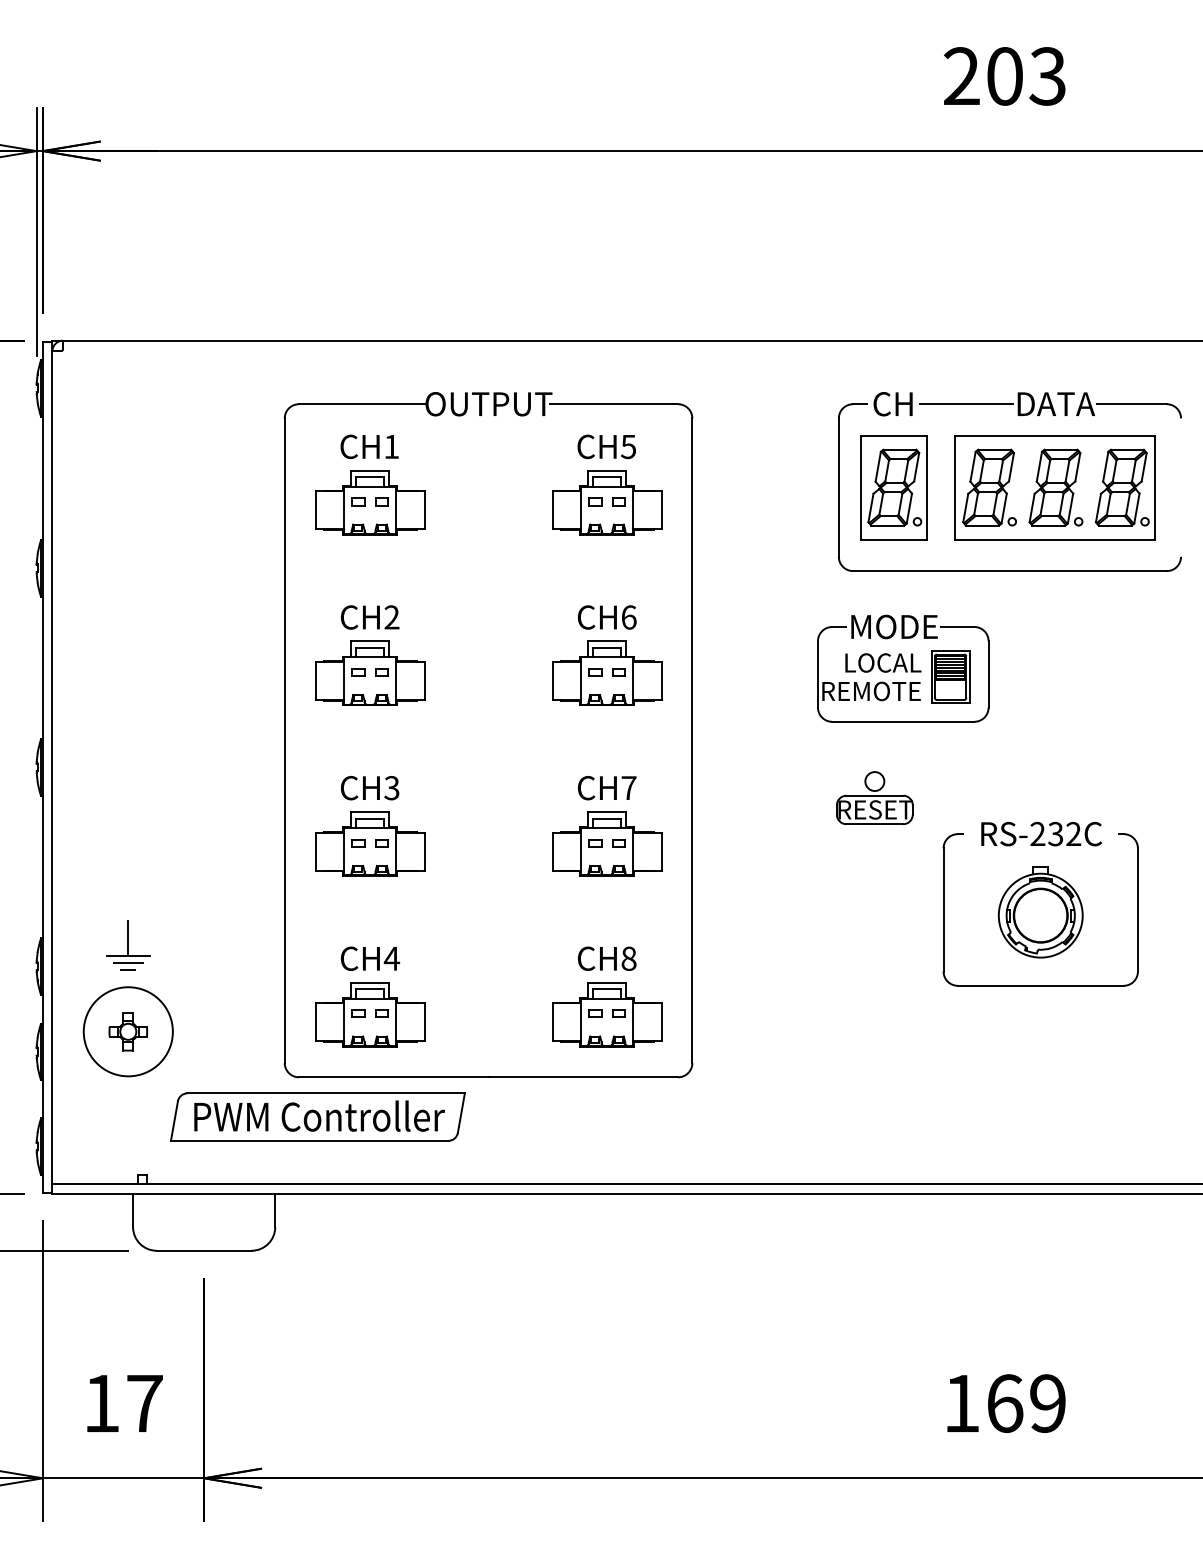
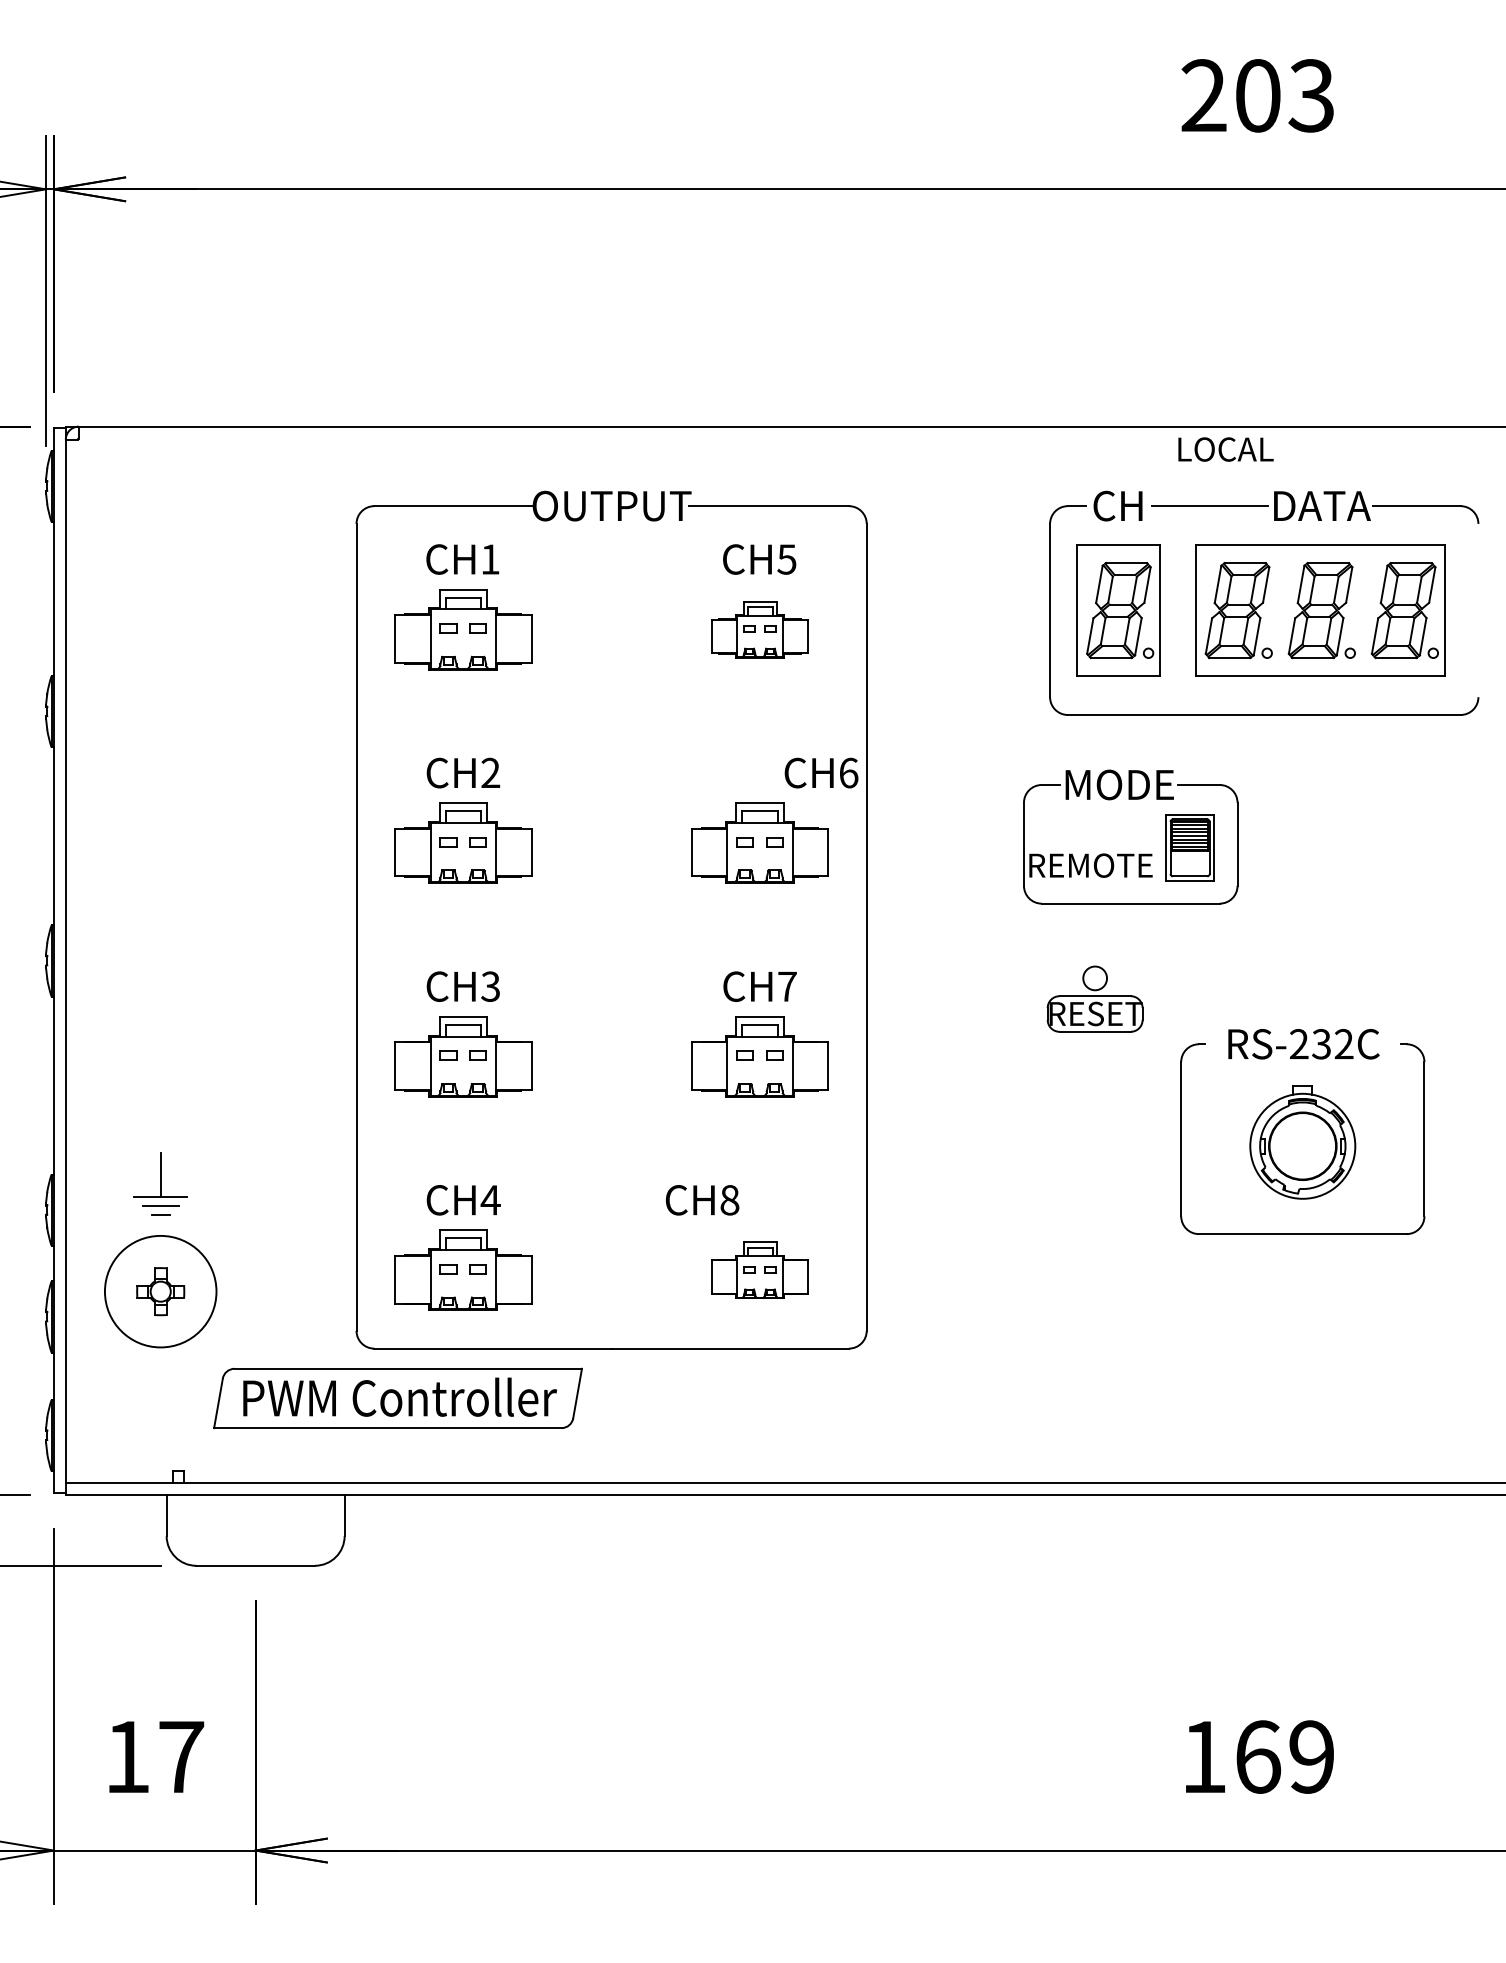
part: (607, 502) -> (760, 629), size x0.7
text: (607, 617) -> (821, 773), moved
text: (883, 662) -> (1226, 448), moved
text: (607, 958) -> (702, 1199), moved
part: (607, 1014) -> (760, 1270), size x0.7

